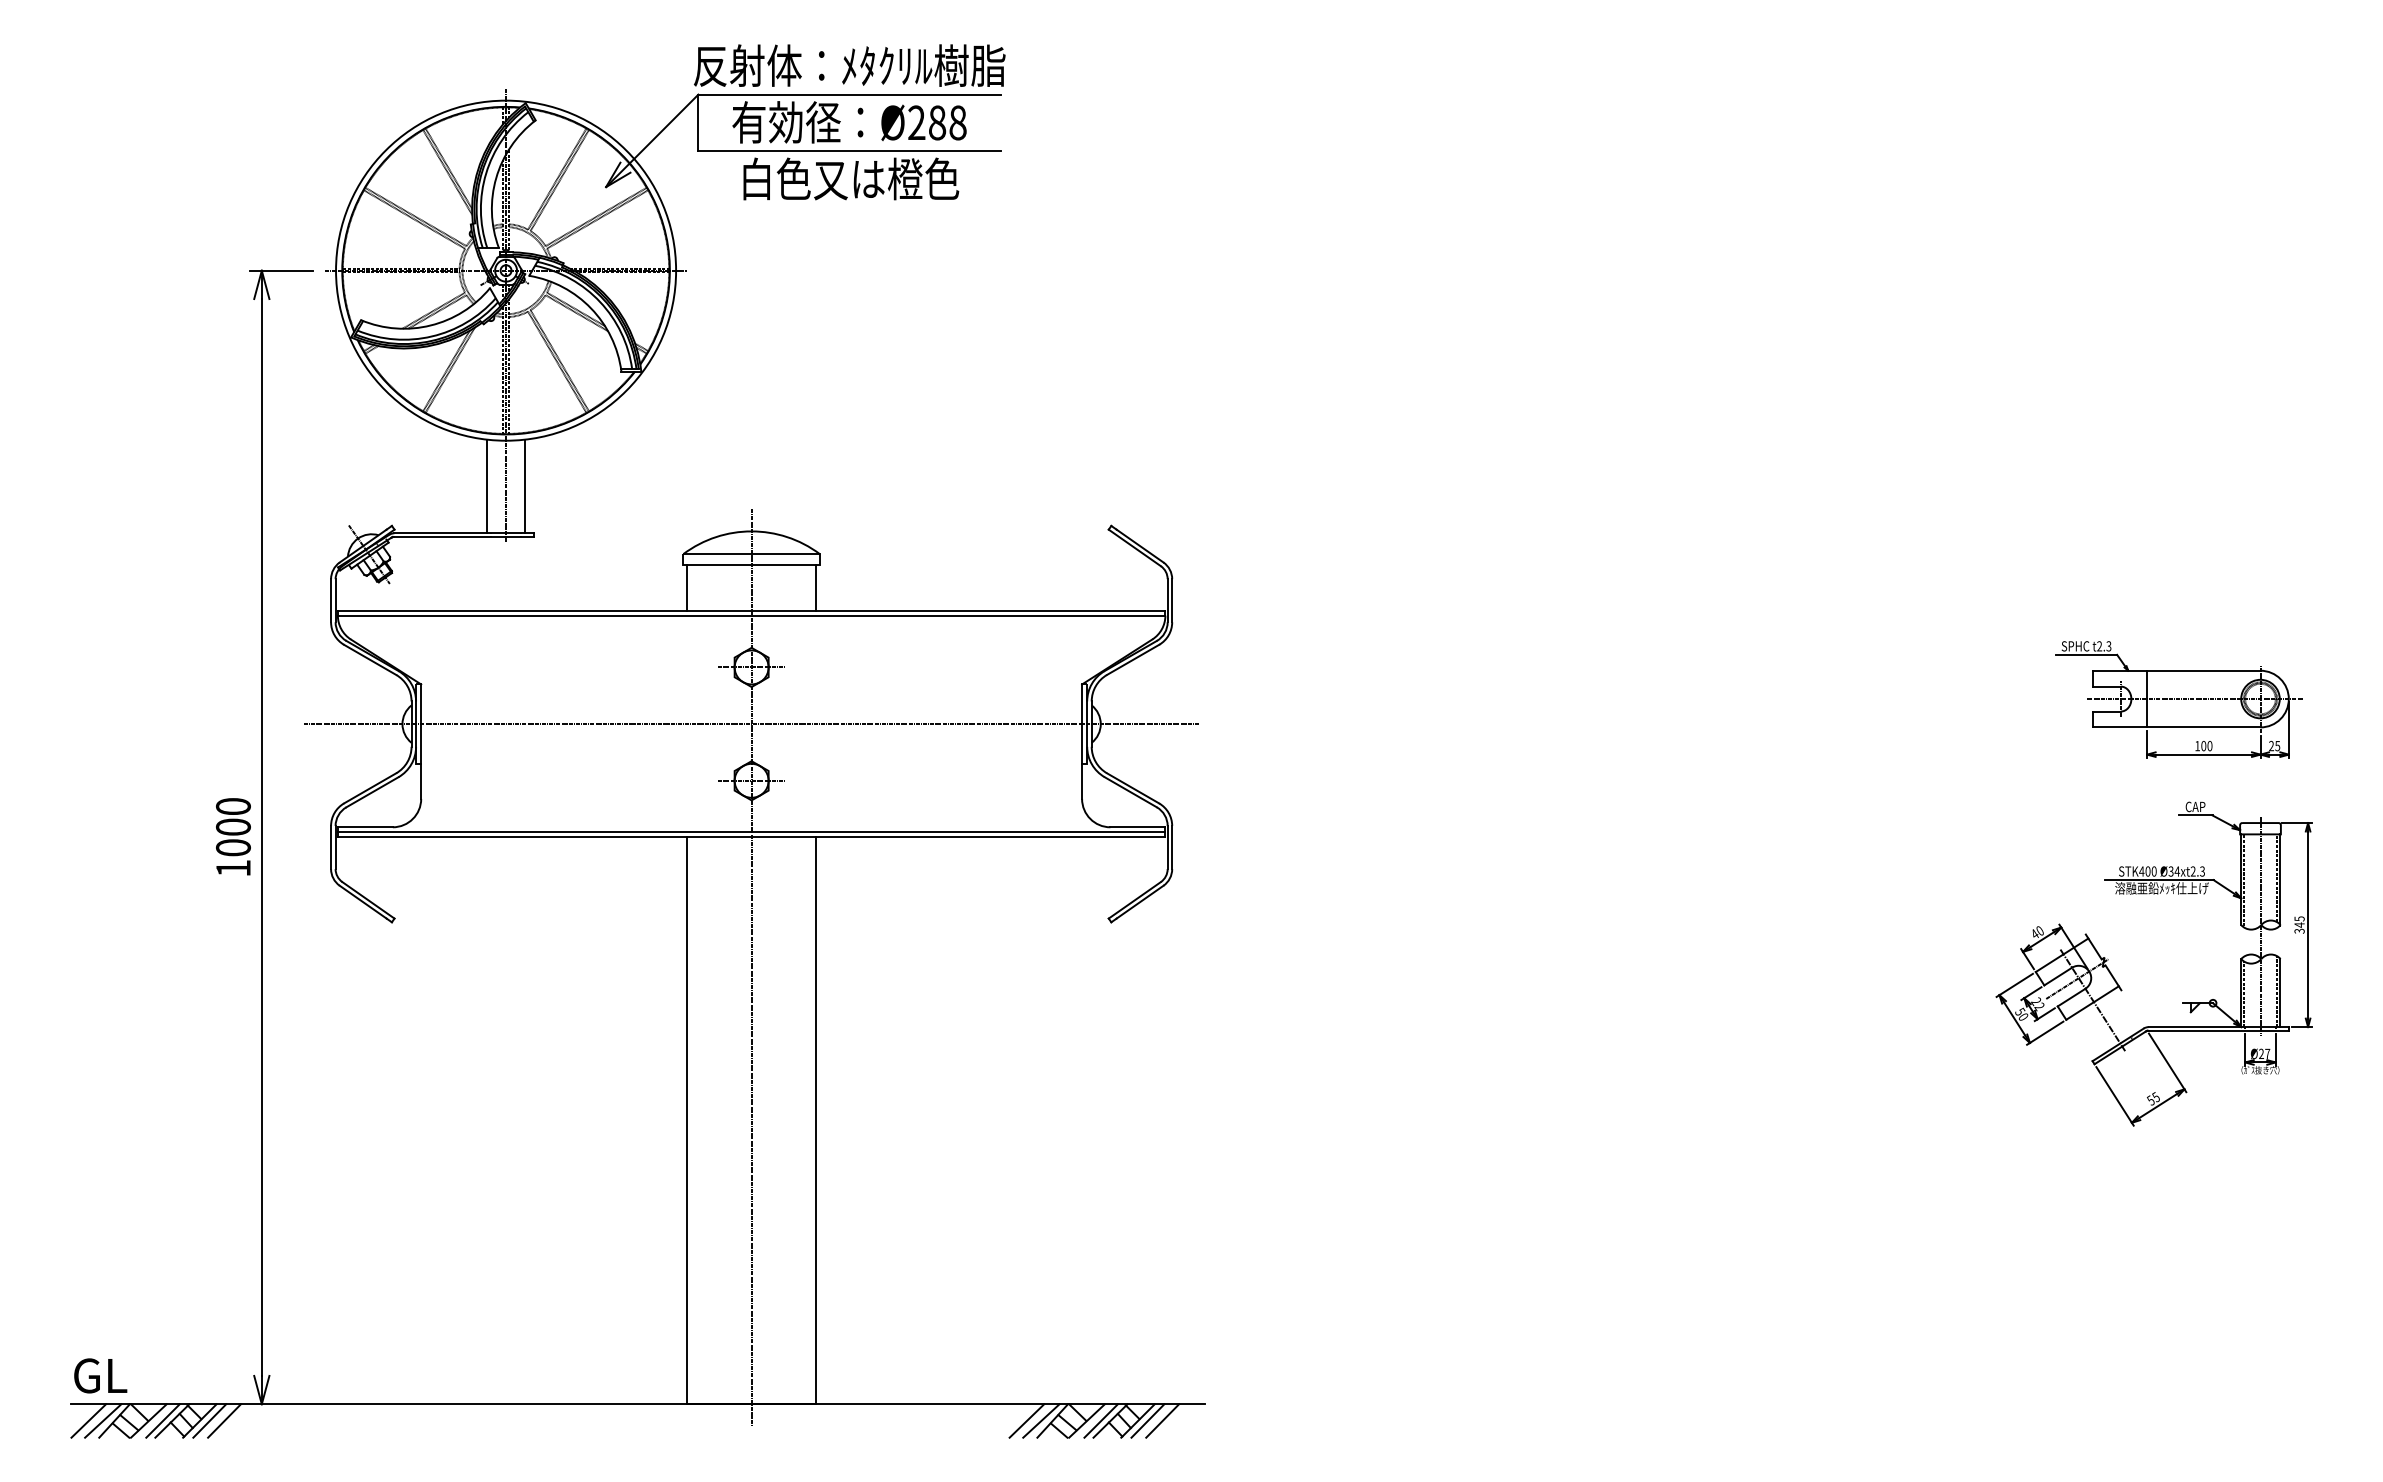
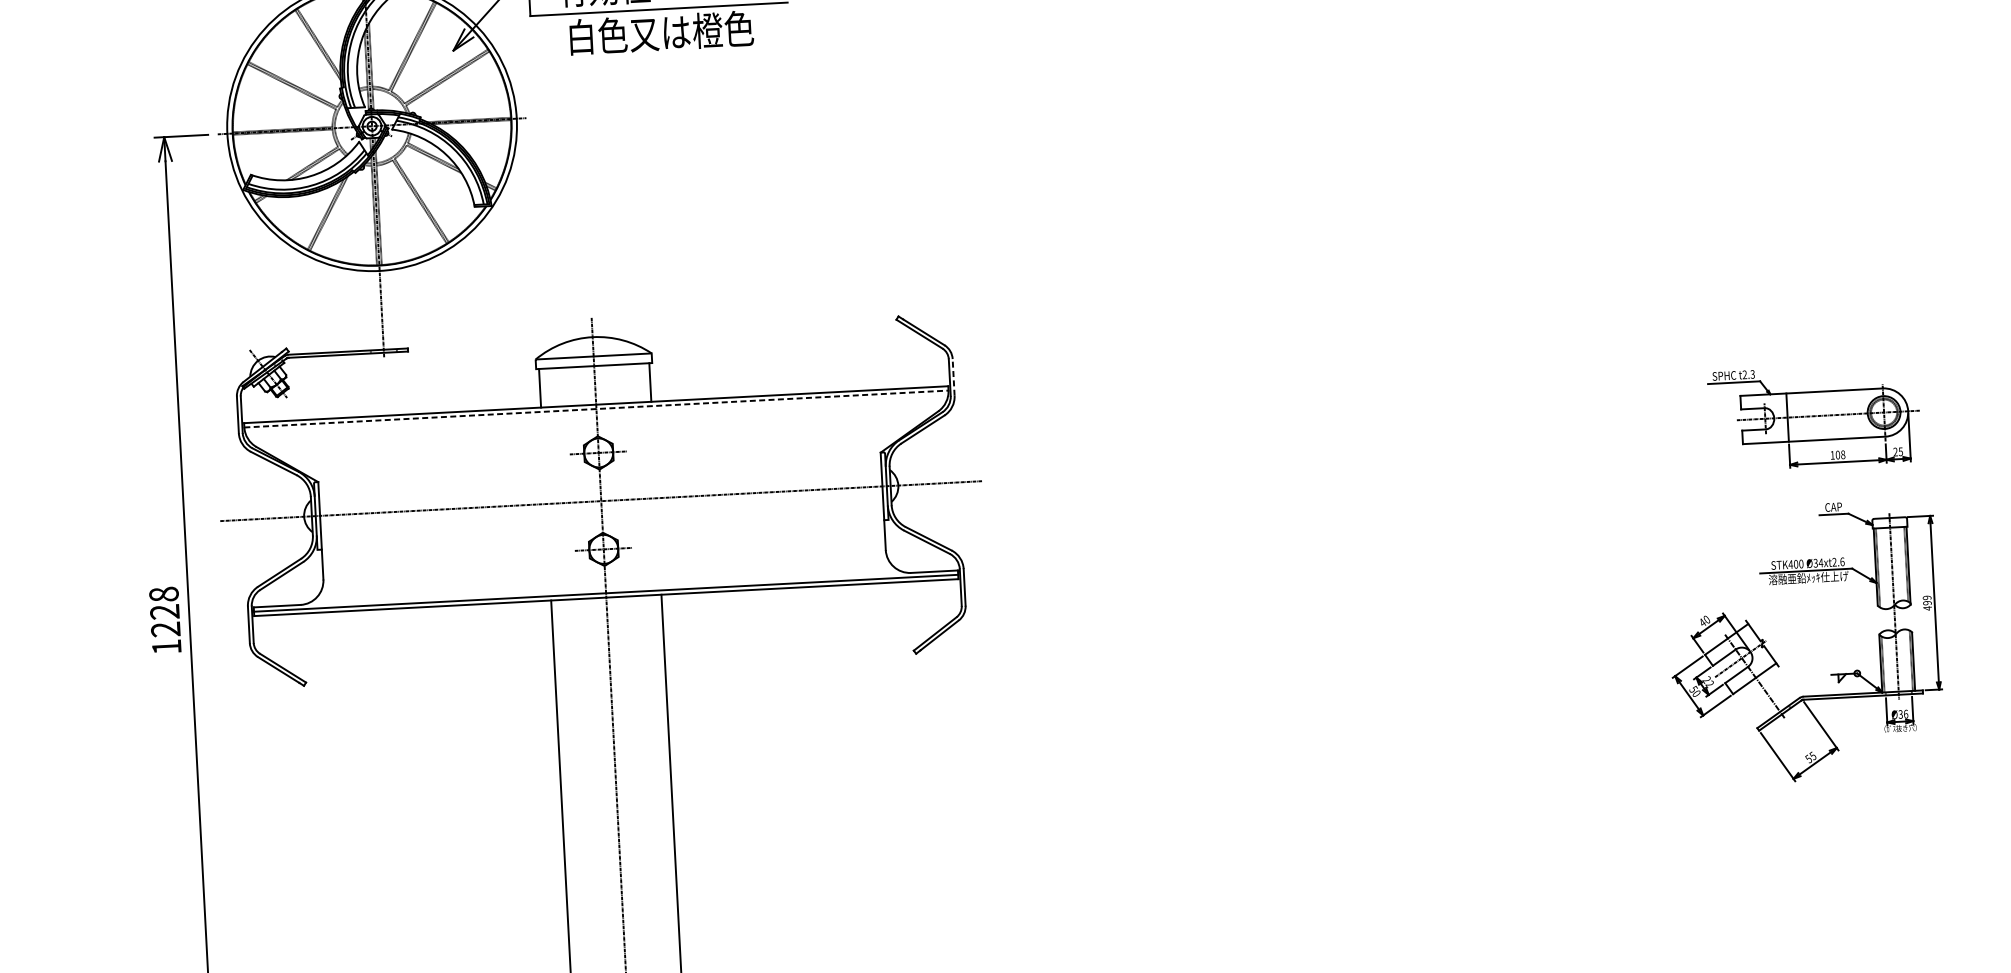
line: (486, 486) -> (365, 310), removed
line: (525, 486) -> (398, 309), removed
line: (1172, 600) -> (953, 377), solid -> dashed
line: (751, 615) -> (596, 408), solid -> dashed
text: (2209, 745) -> (1842, 454), 100 -> 108
text: (233, 827) -> (164, 612), 1000 -> 1228
text: (2202, 871) -> (1842, 561), Ø34xt2.3 -> Ø34xt2.6
text: (2299, 925) -> (1927, 603), 345 -> 499
text: (2264, 1053) -> (1903, 713), Ø27 -> Ø36

